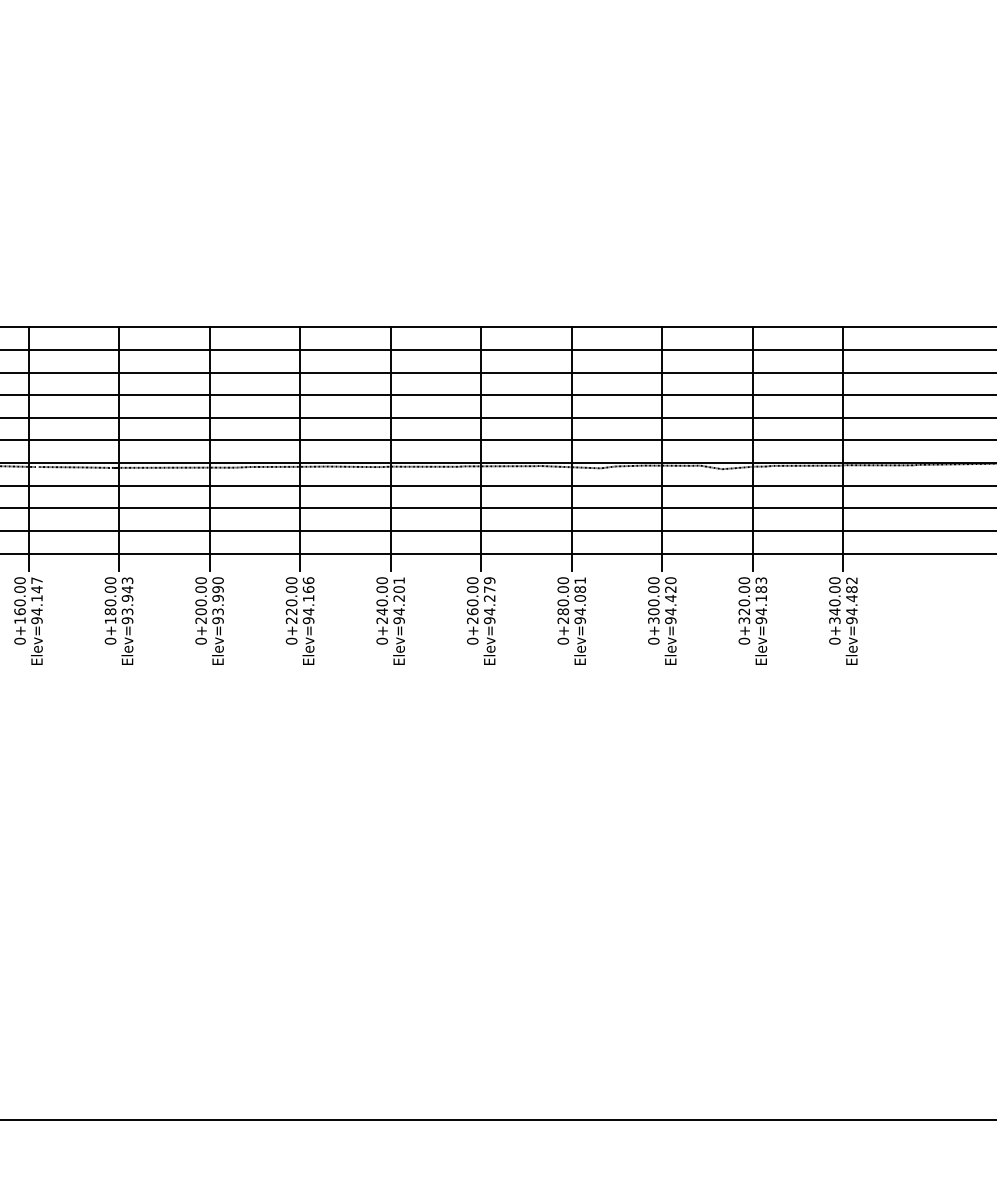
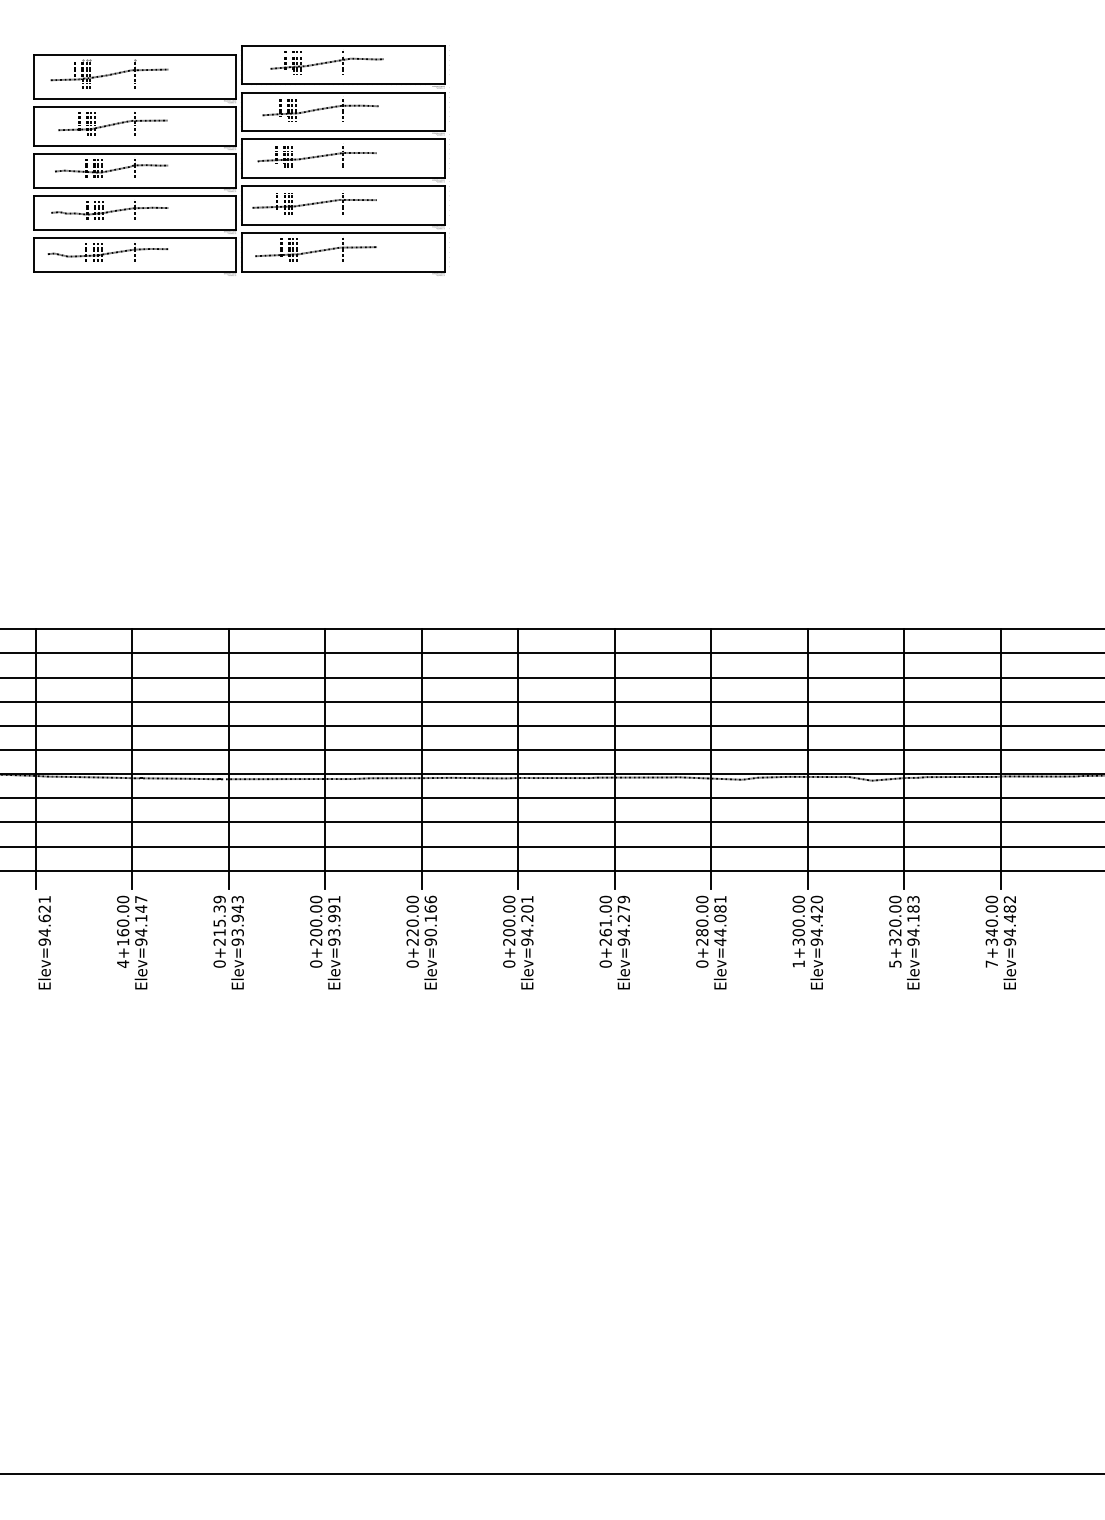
text: (218, 580) -> (334, 899), Elev=93.990 -> Elev=93.991
text: (110, 600) -> (219, 920), 0+180.00 -> 0+215.39
text: (472, 602) -> (605, 922), 0+260.00 -> 0+261.00
text: (308, 611) -> (430, 932), Elev=94.166 -> Elev=90.166
text: (382, 611) -> (509, 932), 0+240.00 -> 0+200.00
text: (580, 621) -> (720, 942), Elev=94.081 -> Elev=44.081
text: (653, 640) -> (798, 963), 0+300.00 -> 1+300.00
text: (744, 640) -> (895, 963), 0+320.00 -> 5+320.00
text: (834, 640) -> (991, 963), 0+340.00 -> 7+340.00
text: (20, 641) -> (123, 964), 0+160.00 -> 4+160.00

